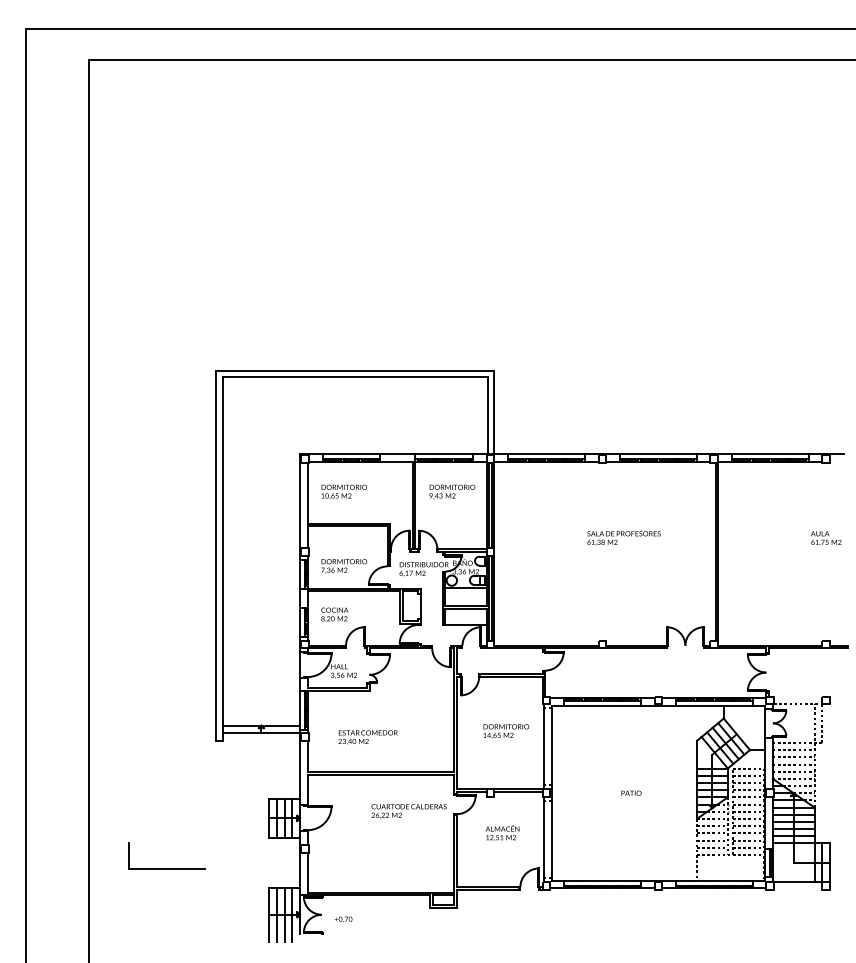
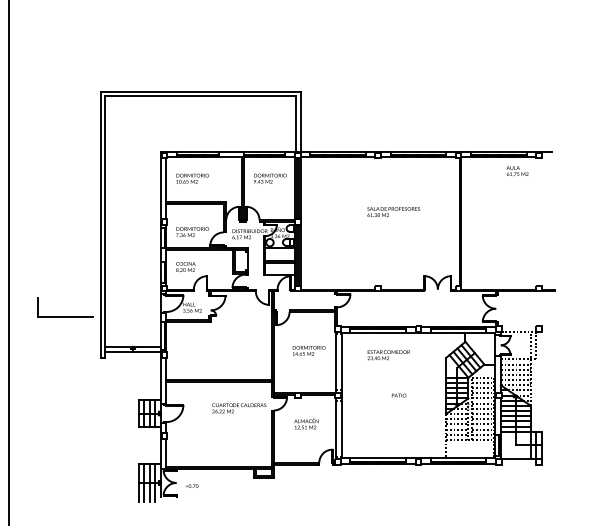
text: (826, 538) -> (517, 171), moved
text: (367, 737) -> (388, 355), moved
part: (166, 868) -> (64, 316), moved

